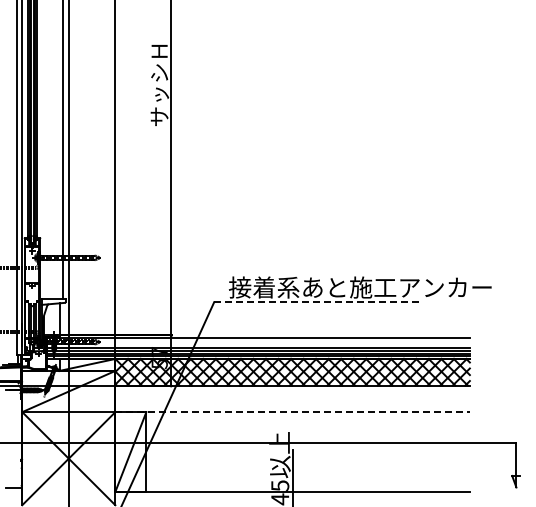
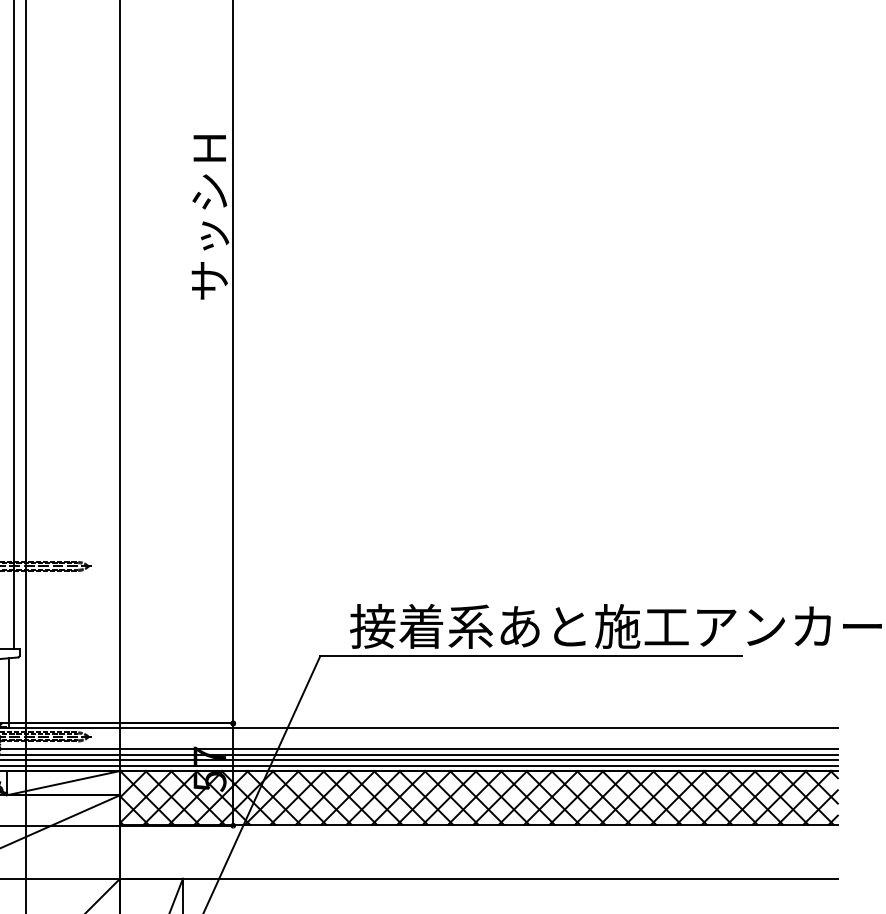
line: (318, 302) -> (531, 656), dashed -> solid
line: (293, 412) -> (480, 879), dashed -> solid

